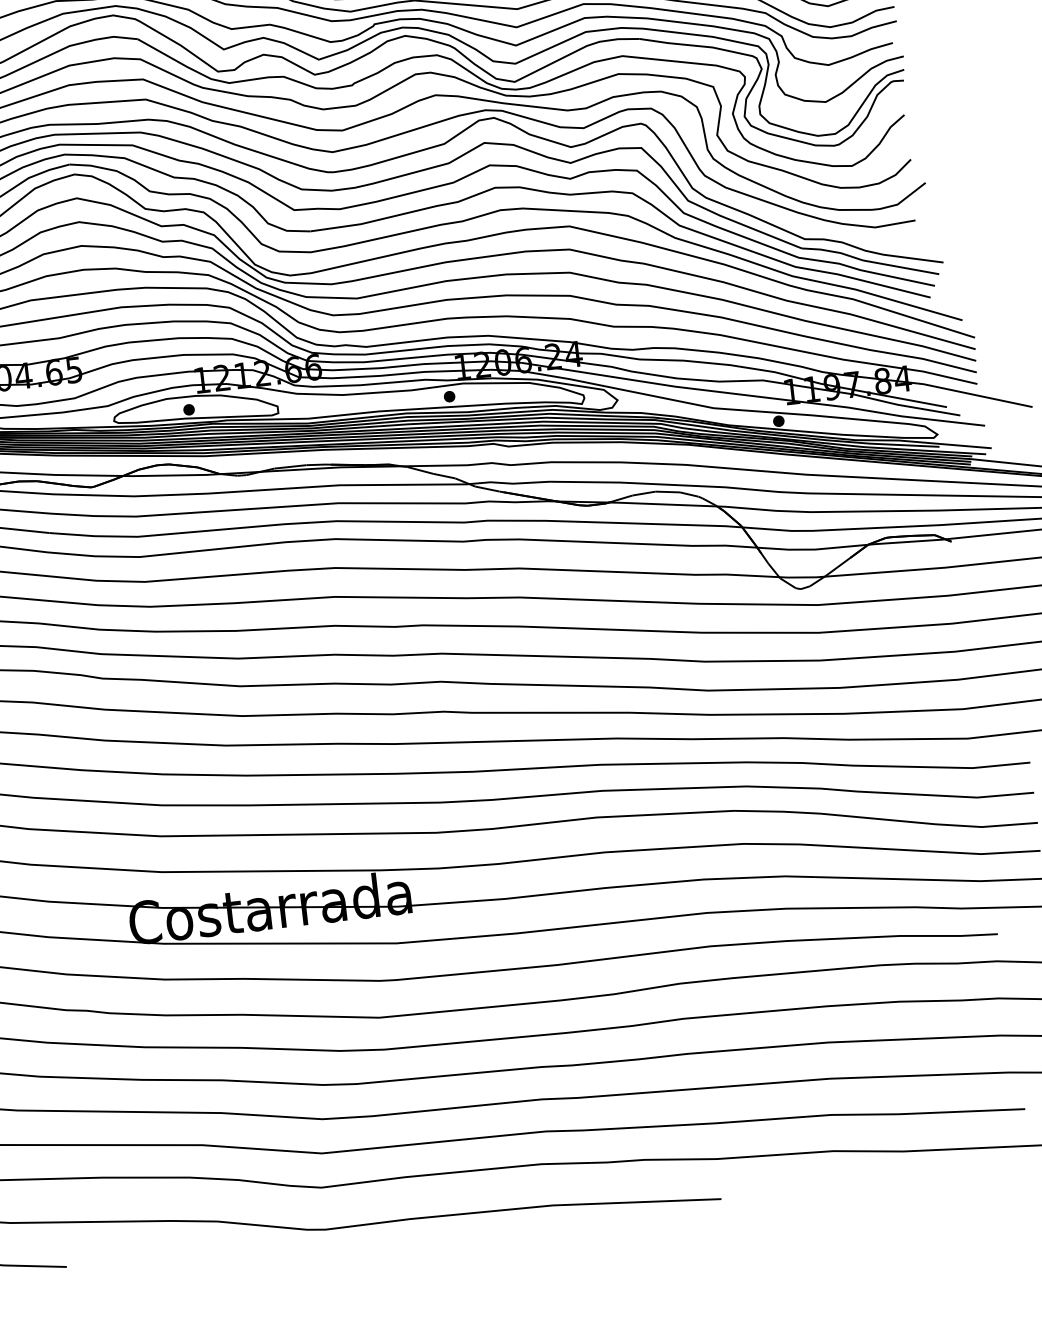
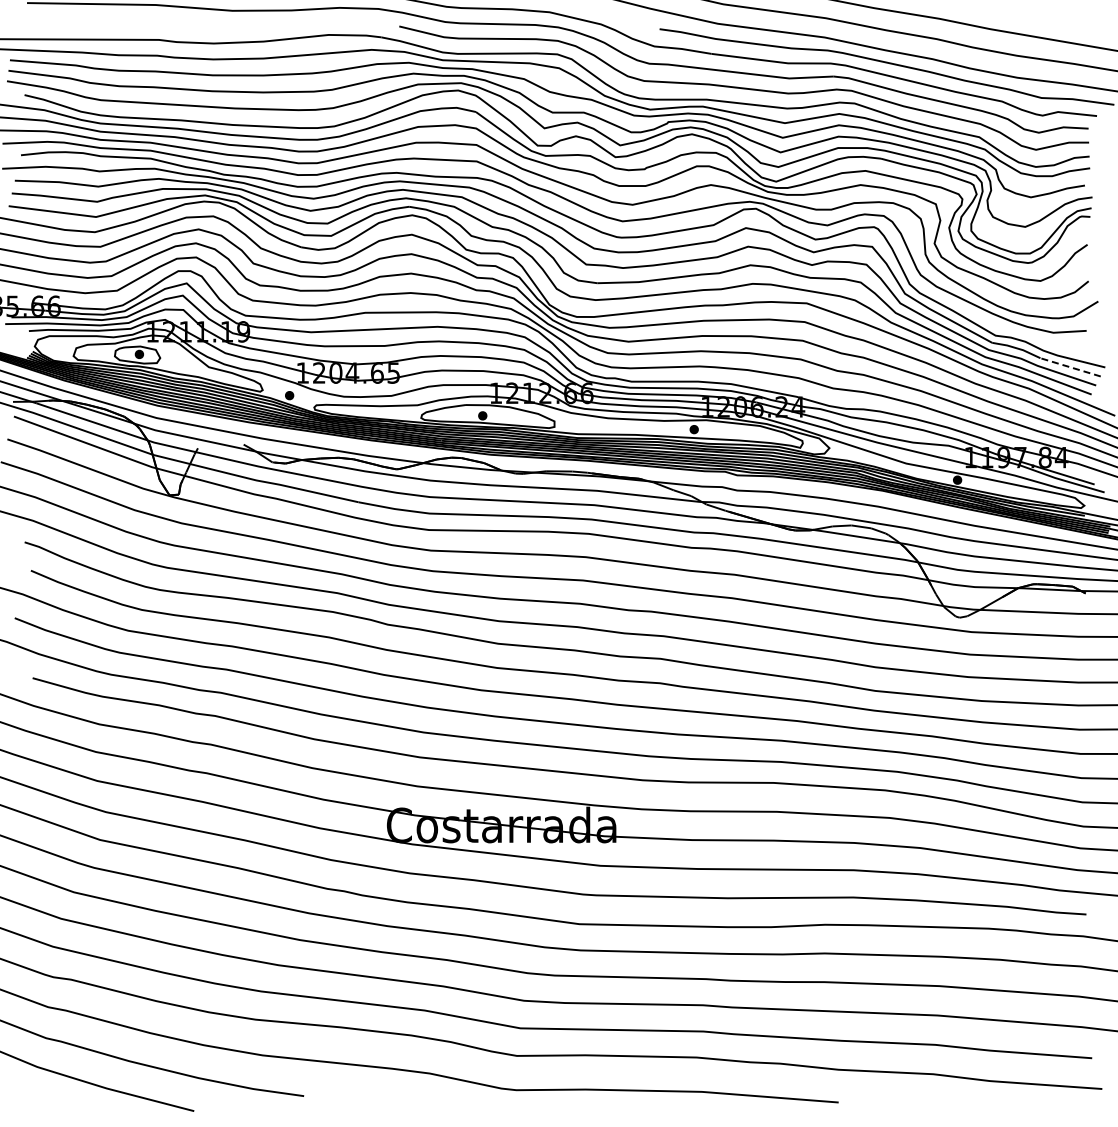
line: (900, 267) -> (1070, 367), solid -> dashed

